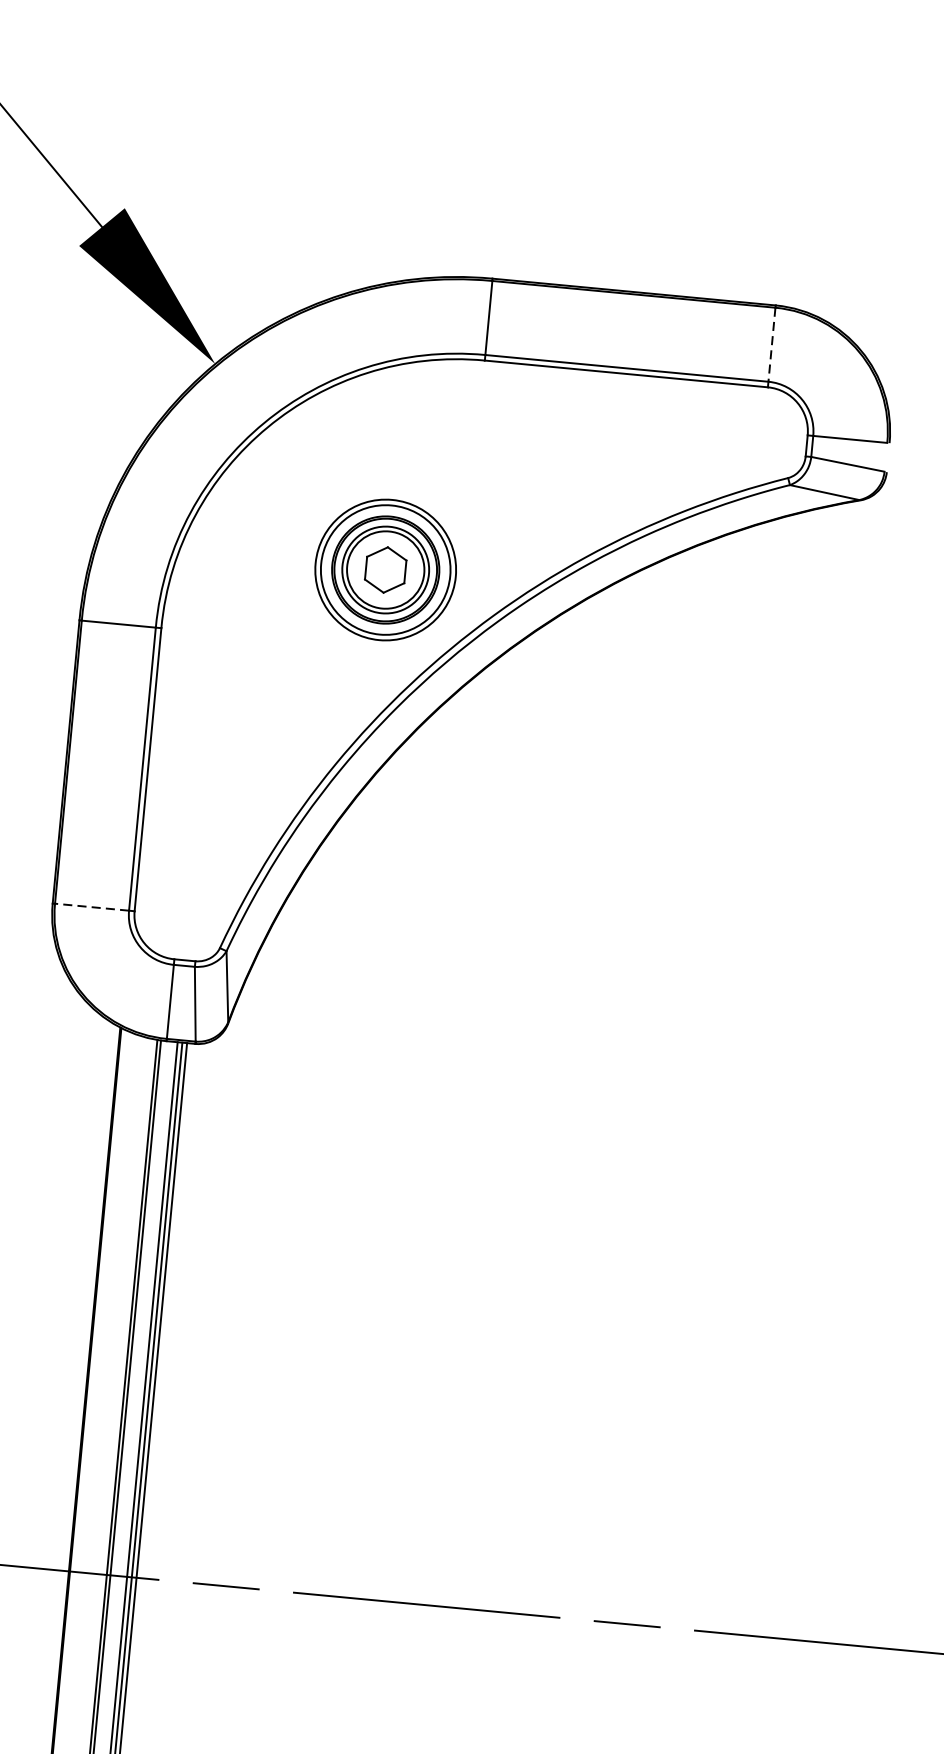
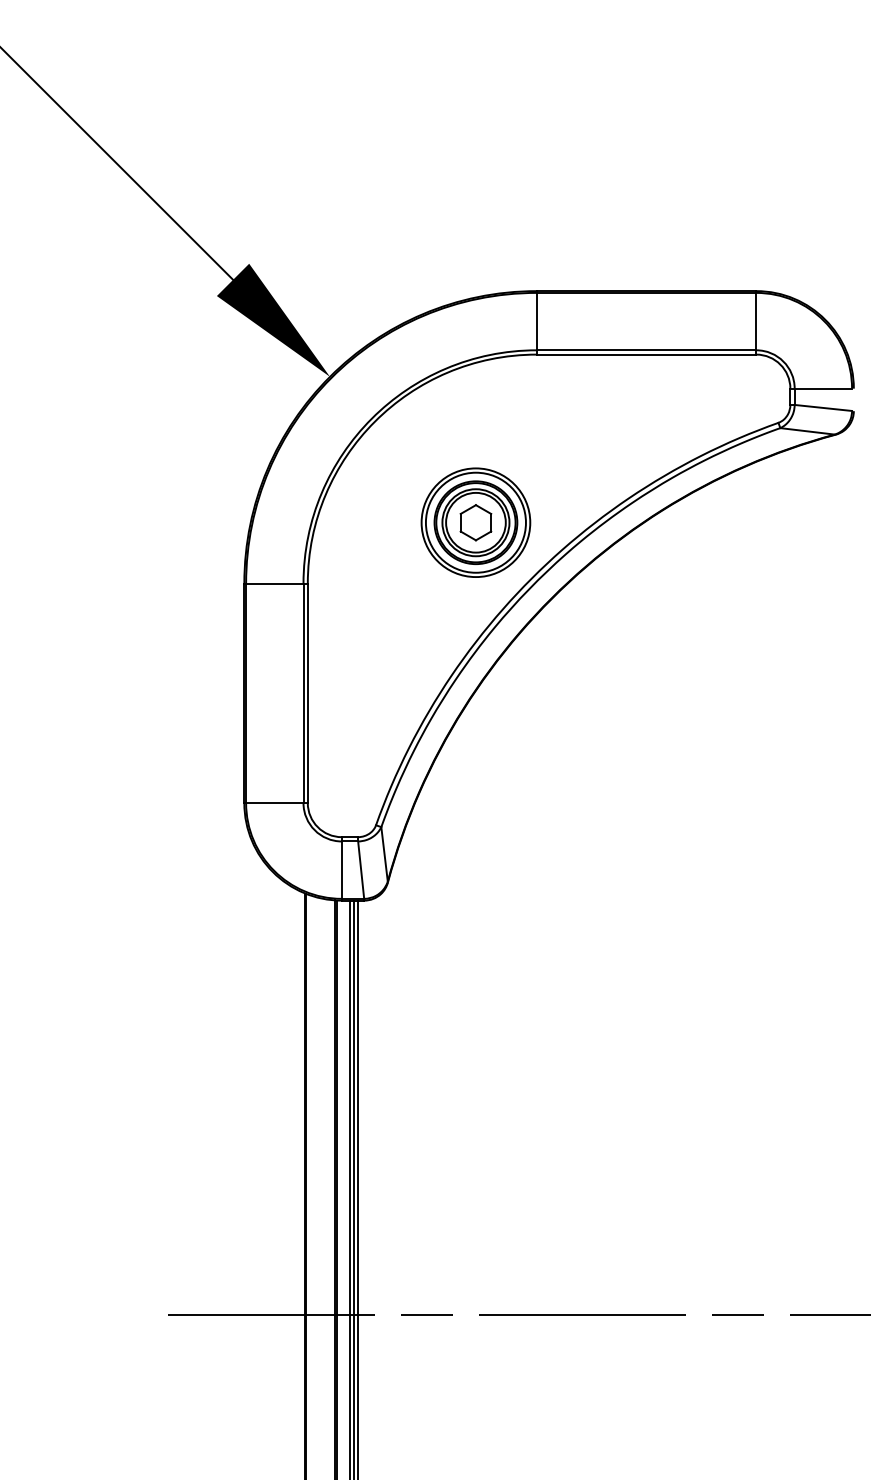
line: (772, 344) -> (756, 321), dashed -> solid
line: (91, 907) -> (274, 803), dashed -> solid

